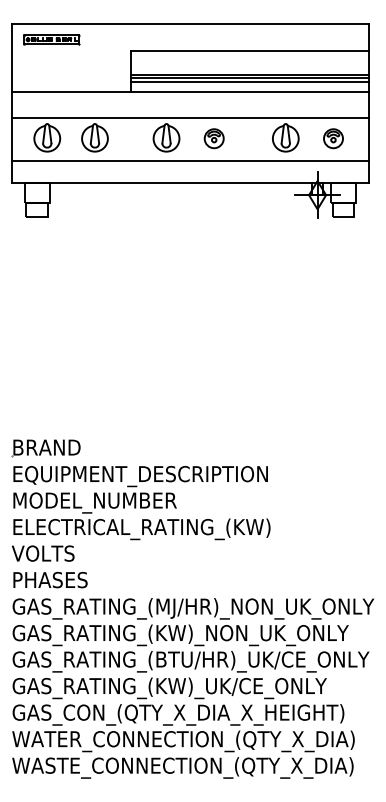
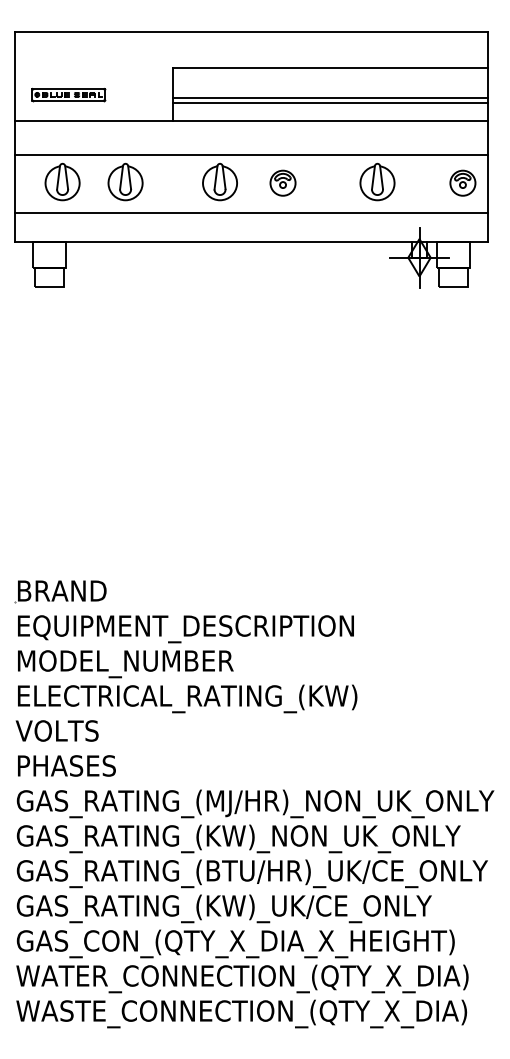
part: (51, 39) -> (68, 94), moved
line: (249, 82) -> (329, 108), removed
part: (333, 138) -> (462, 182), moved

